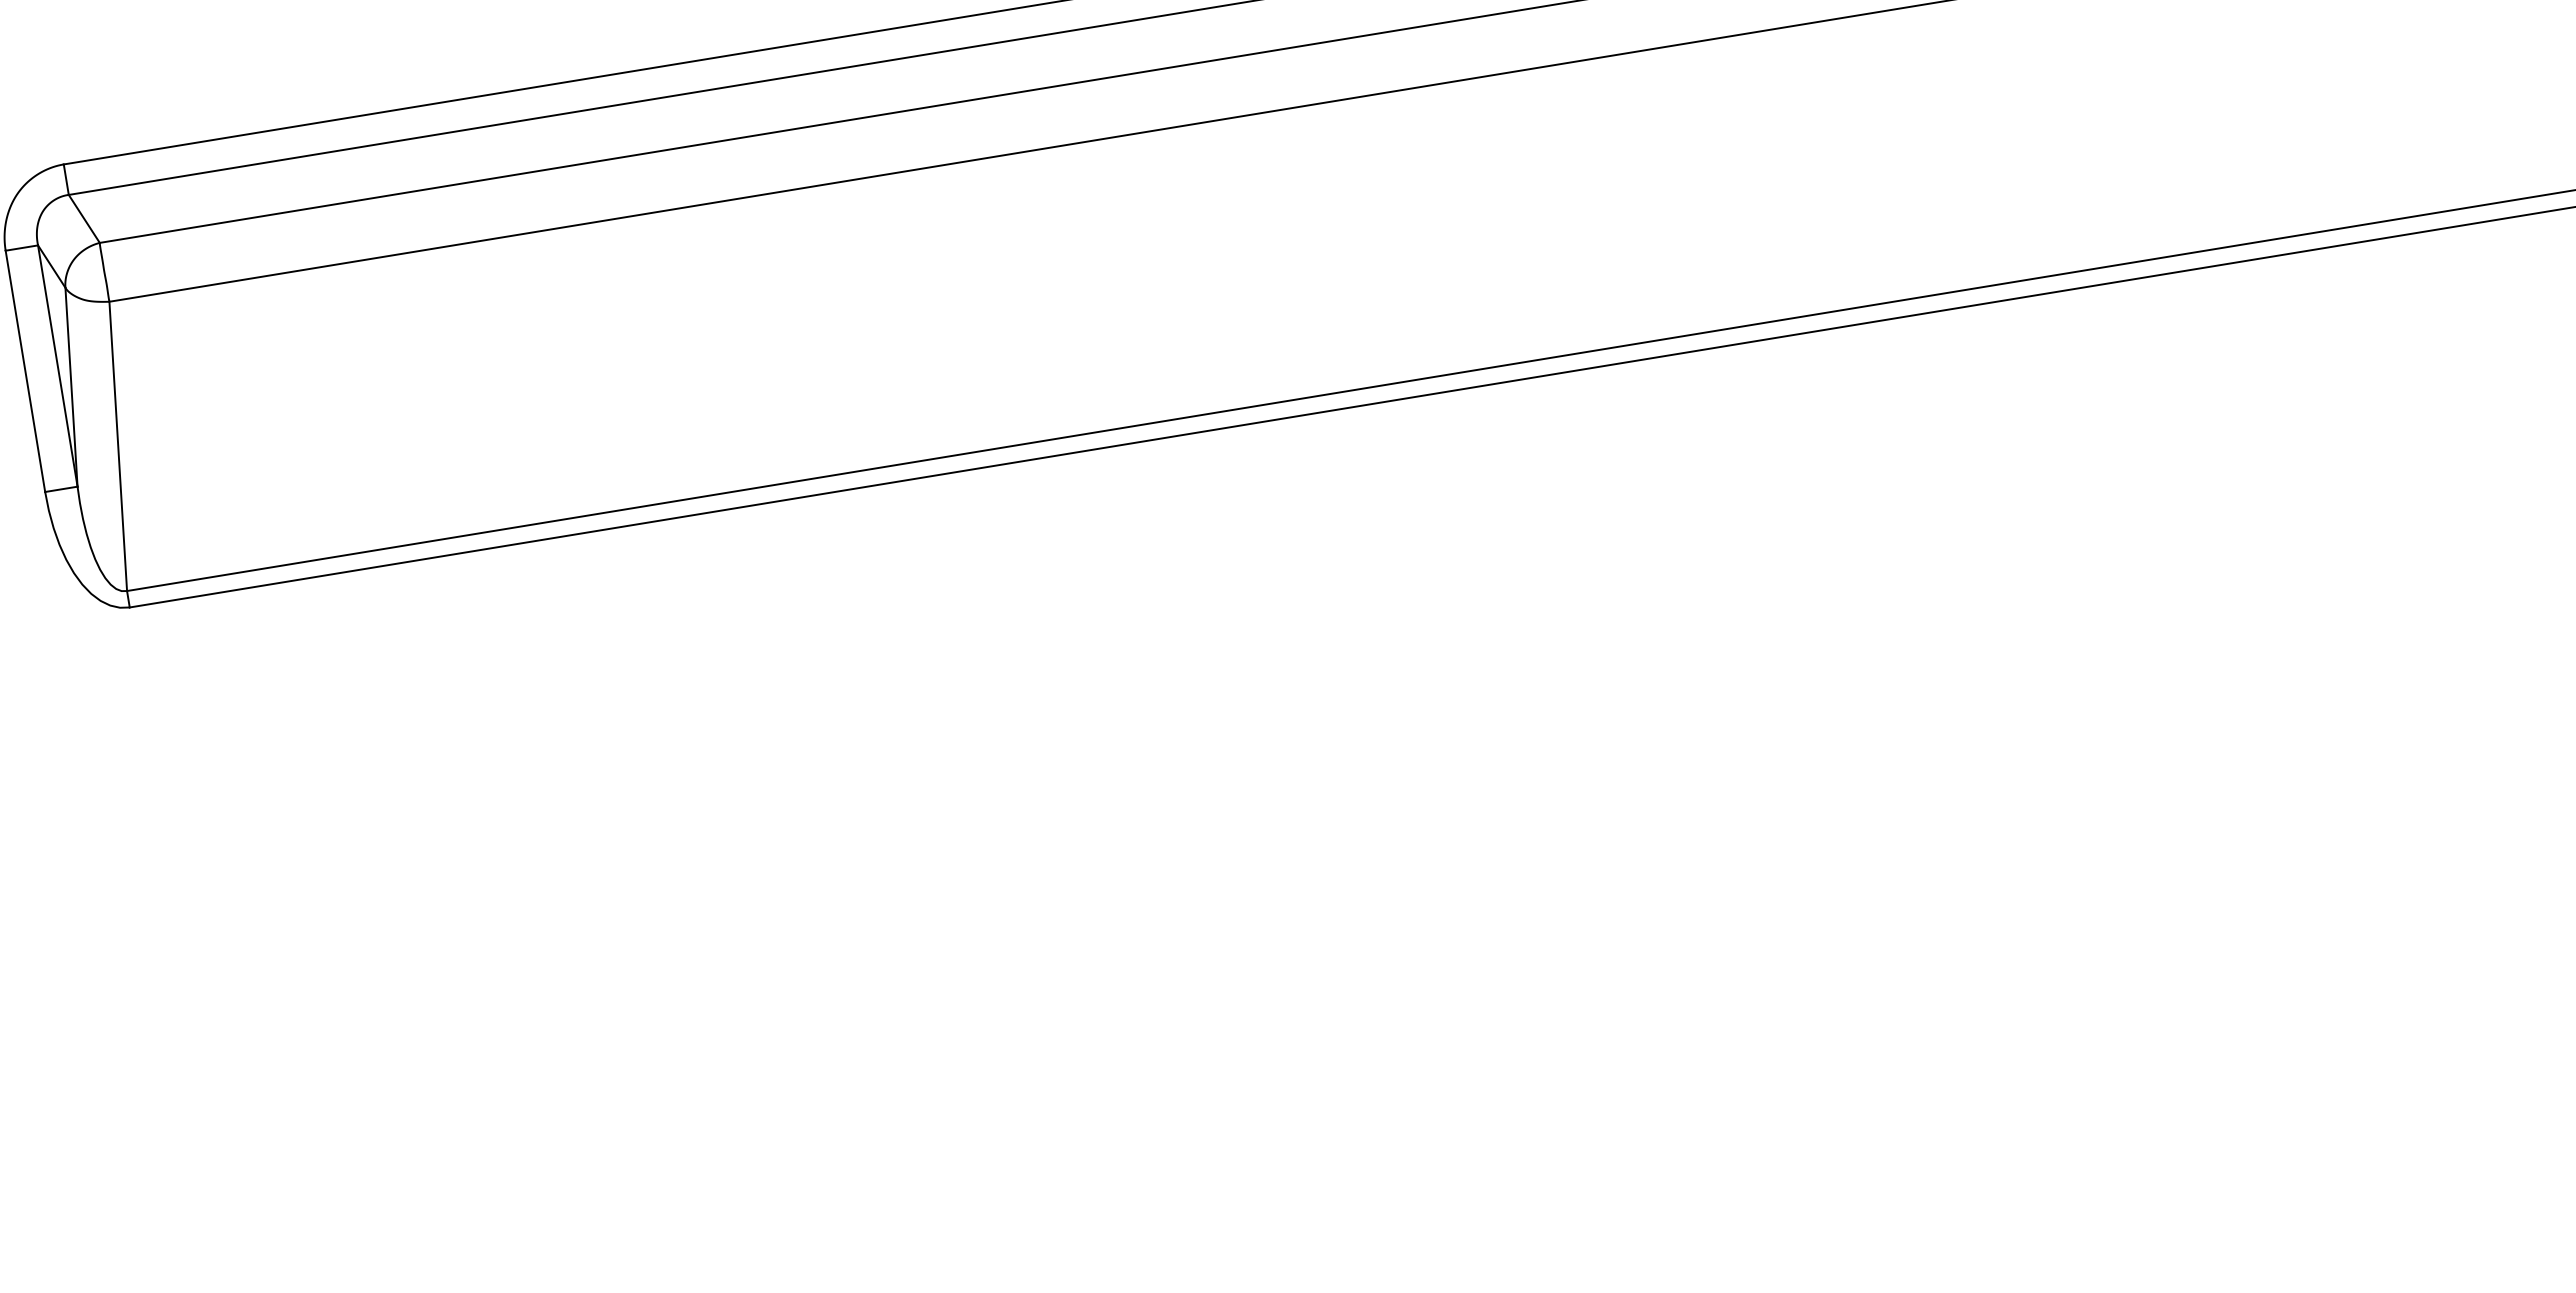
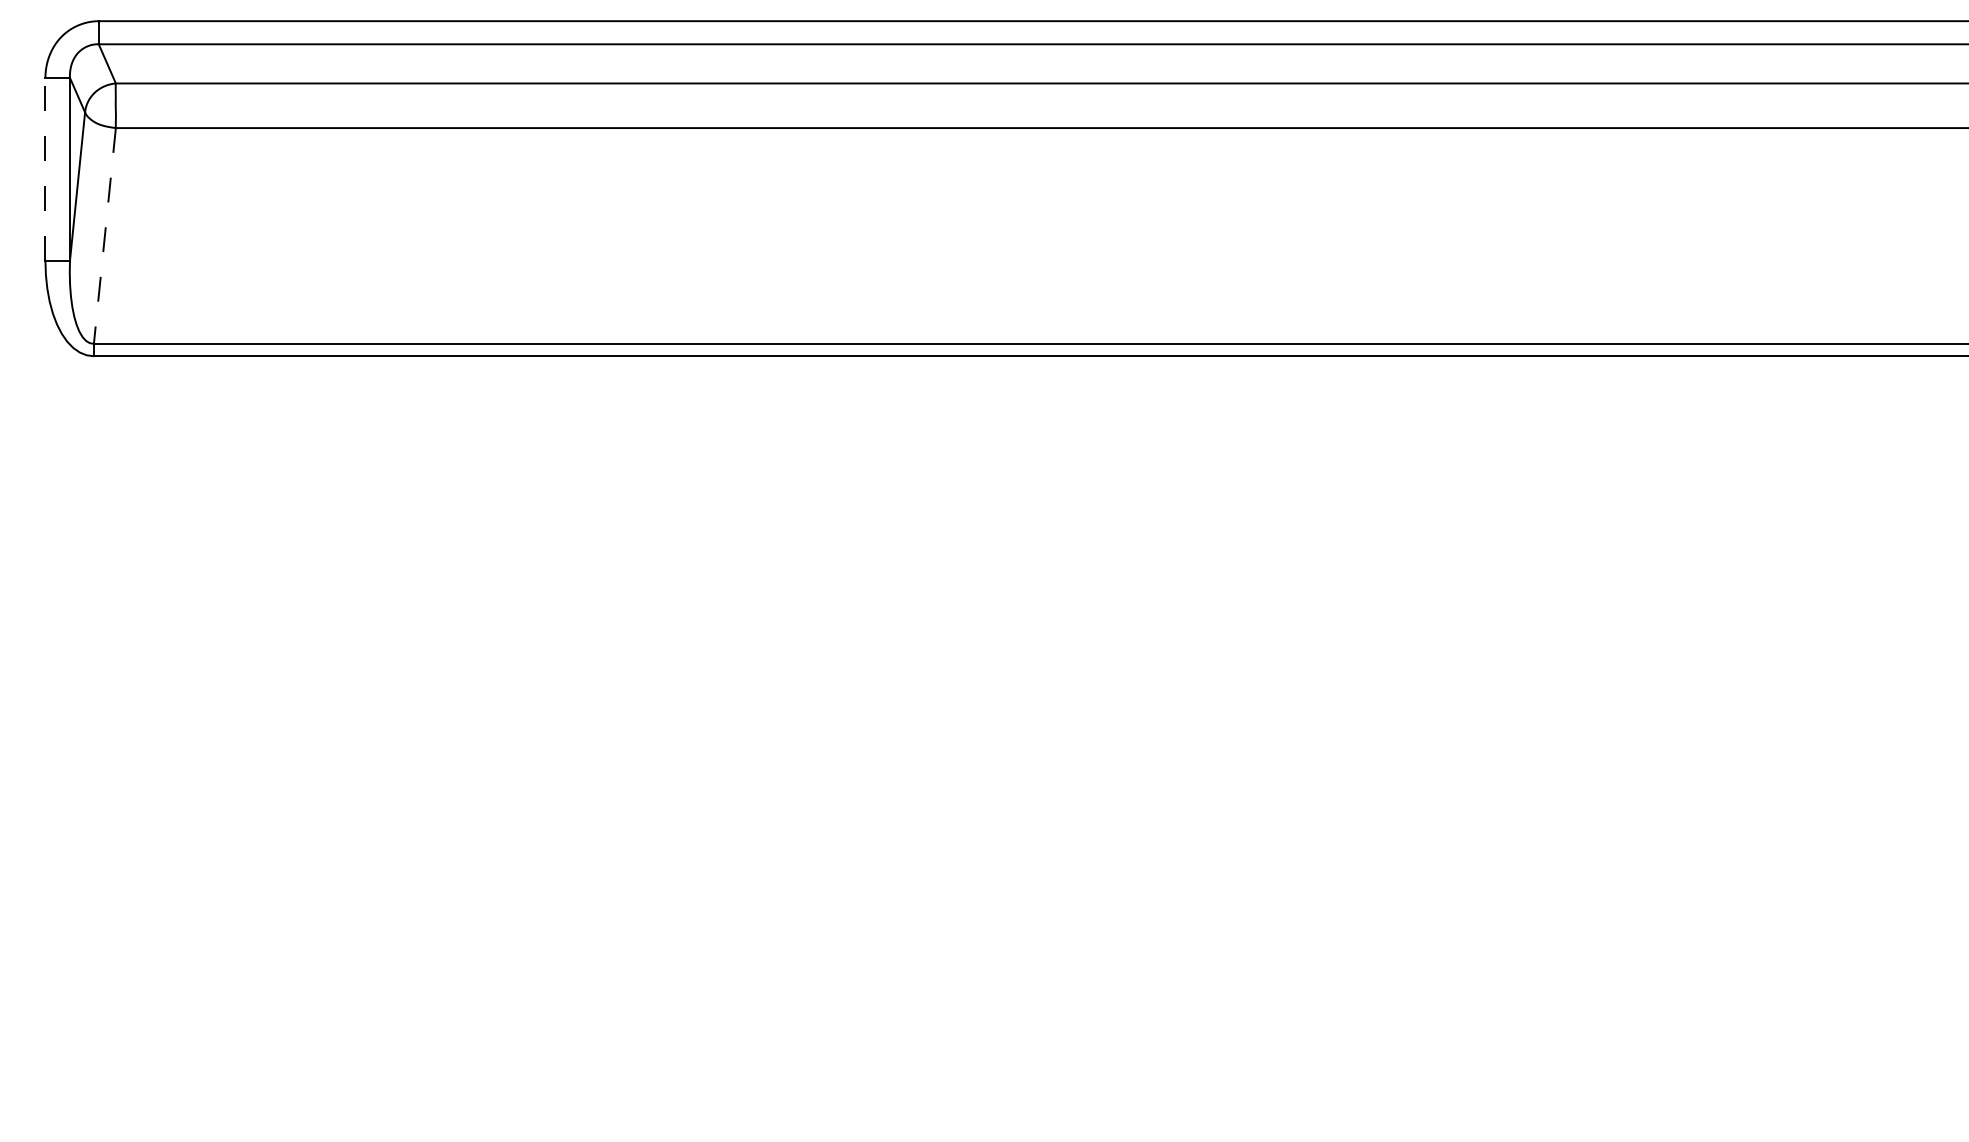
line: (25, 370) -> (45, 168), solid -> dashed
line: (117, 447) -> (104, 236), solid -> dashed

